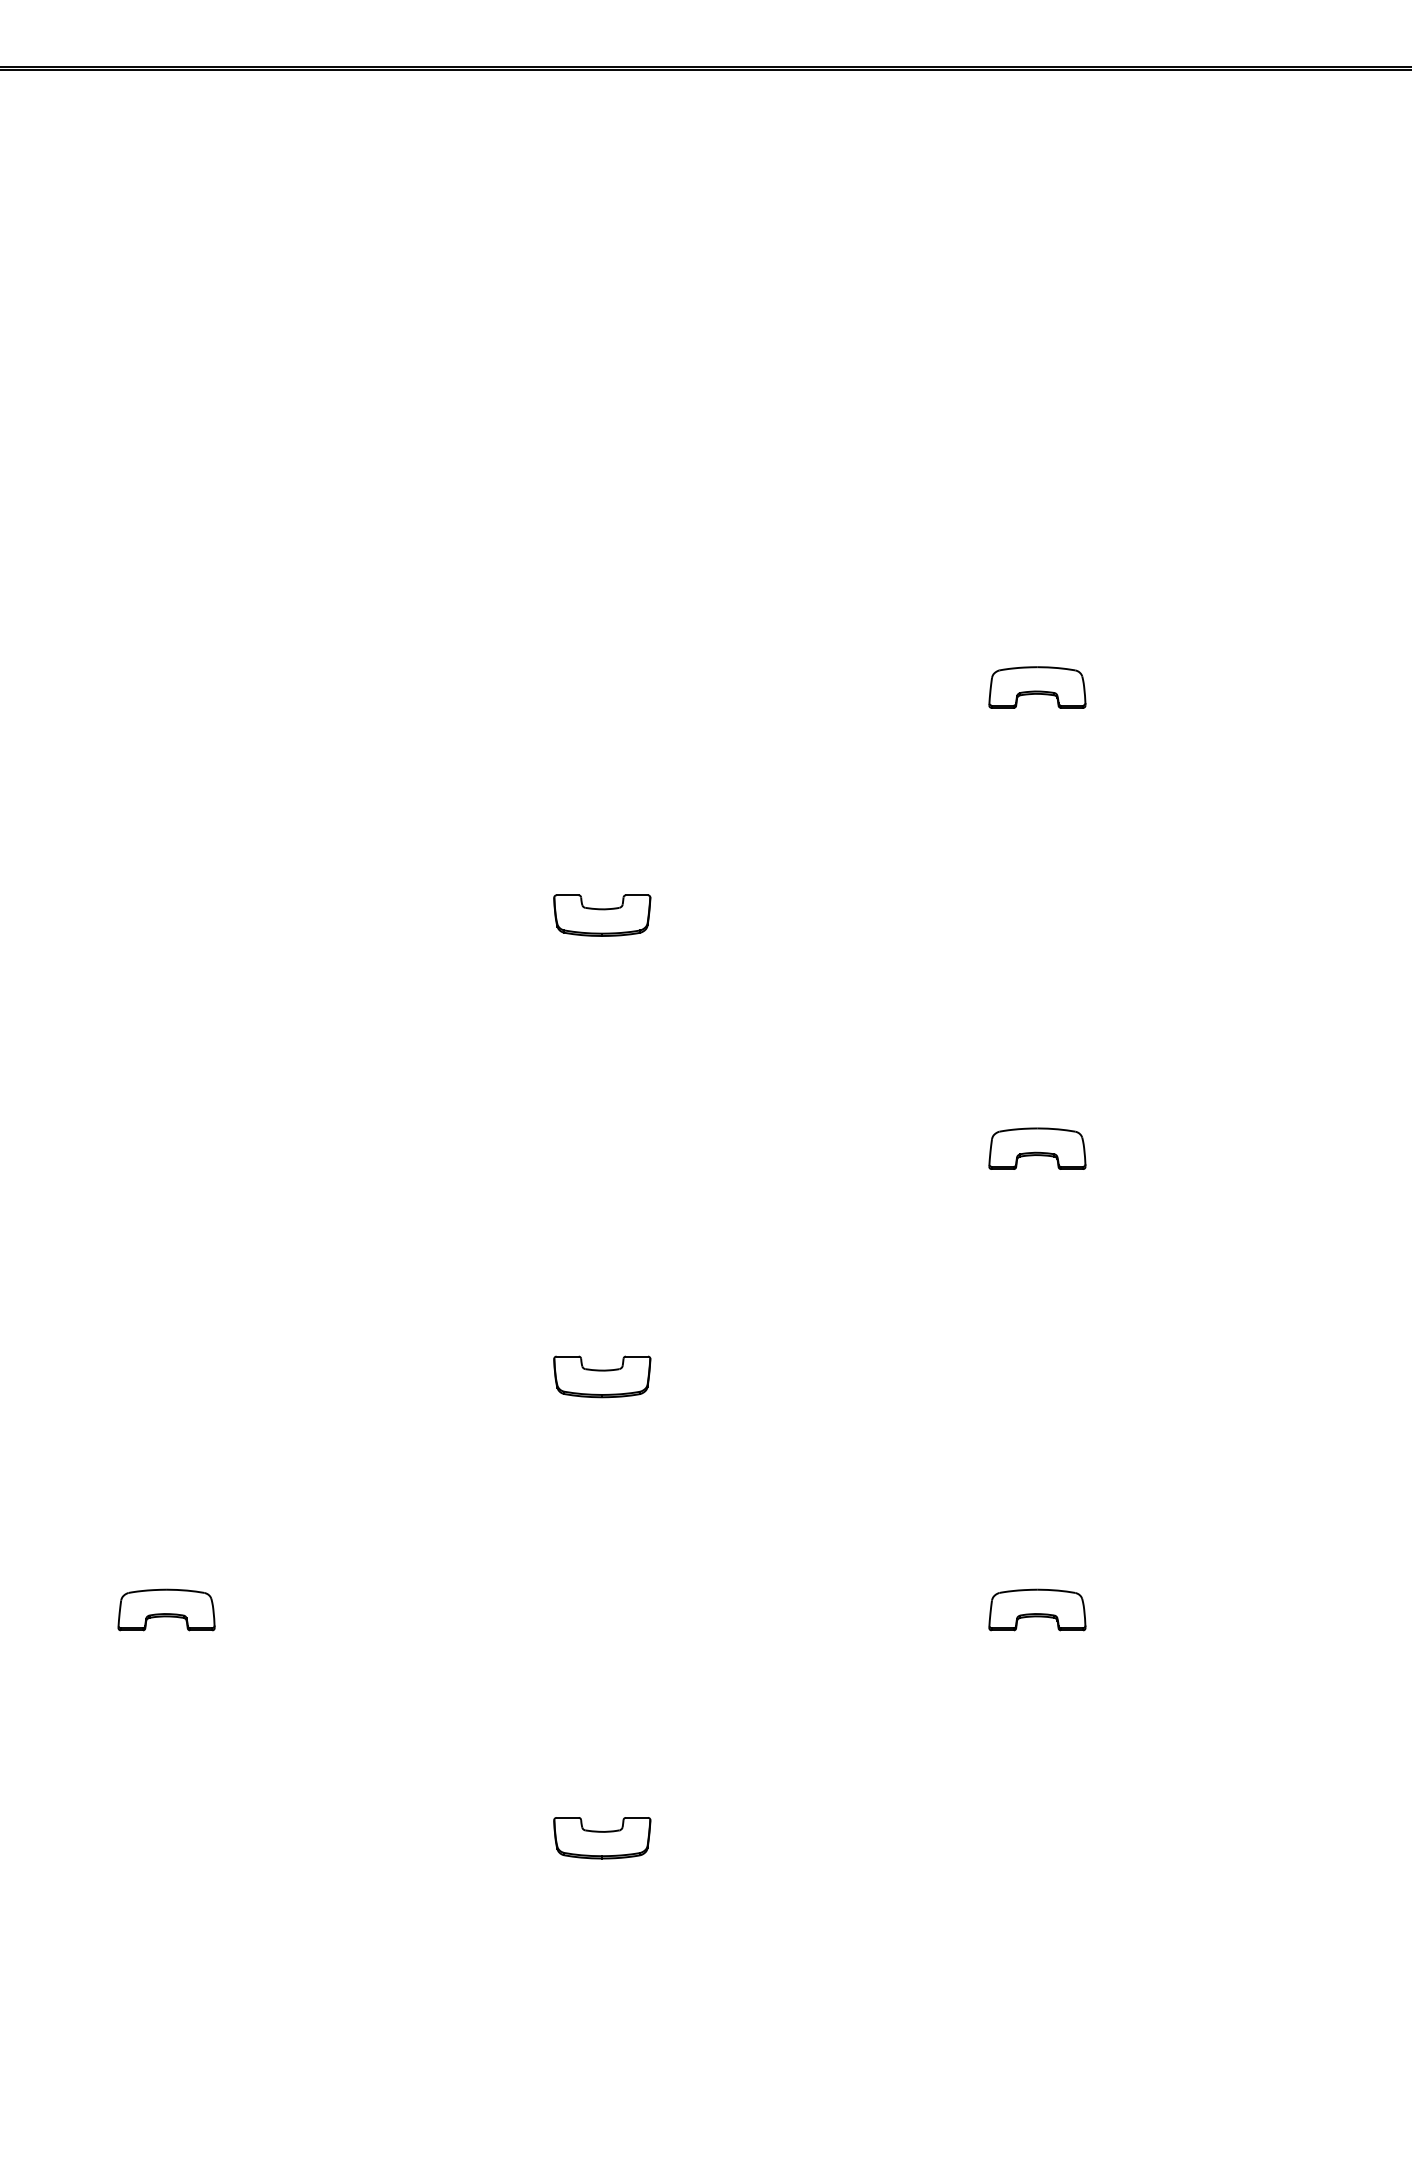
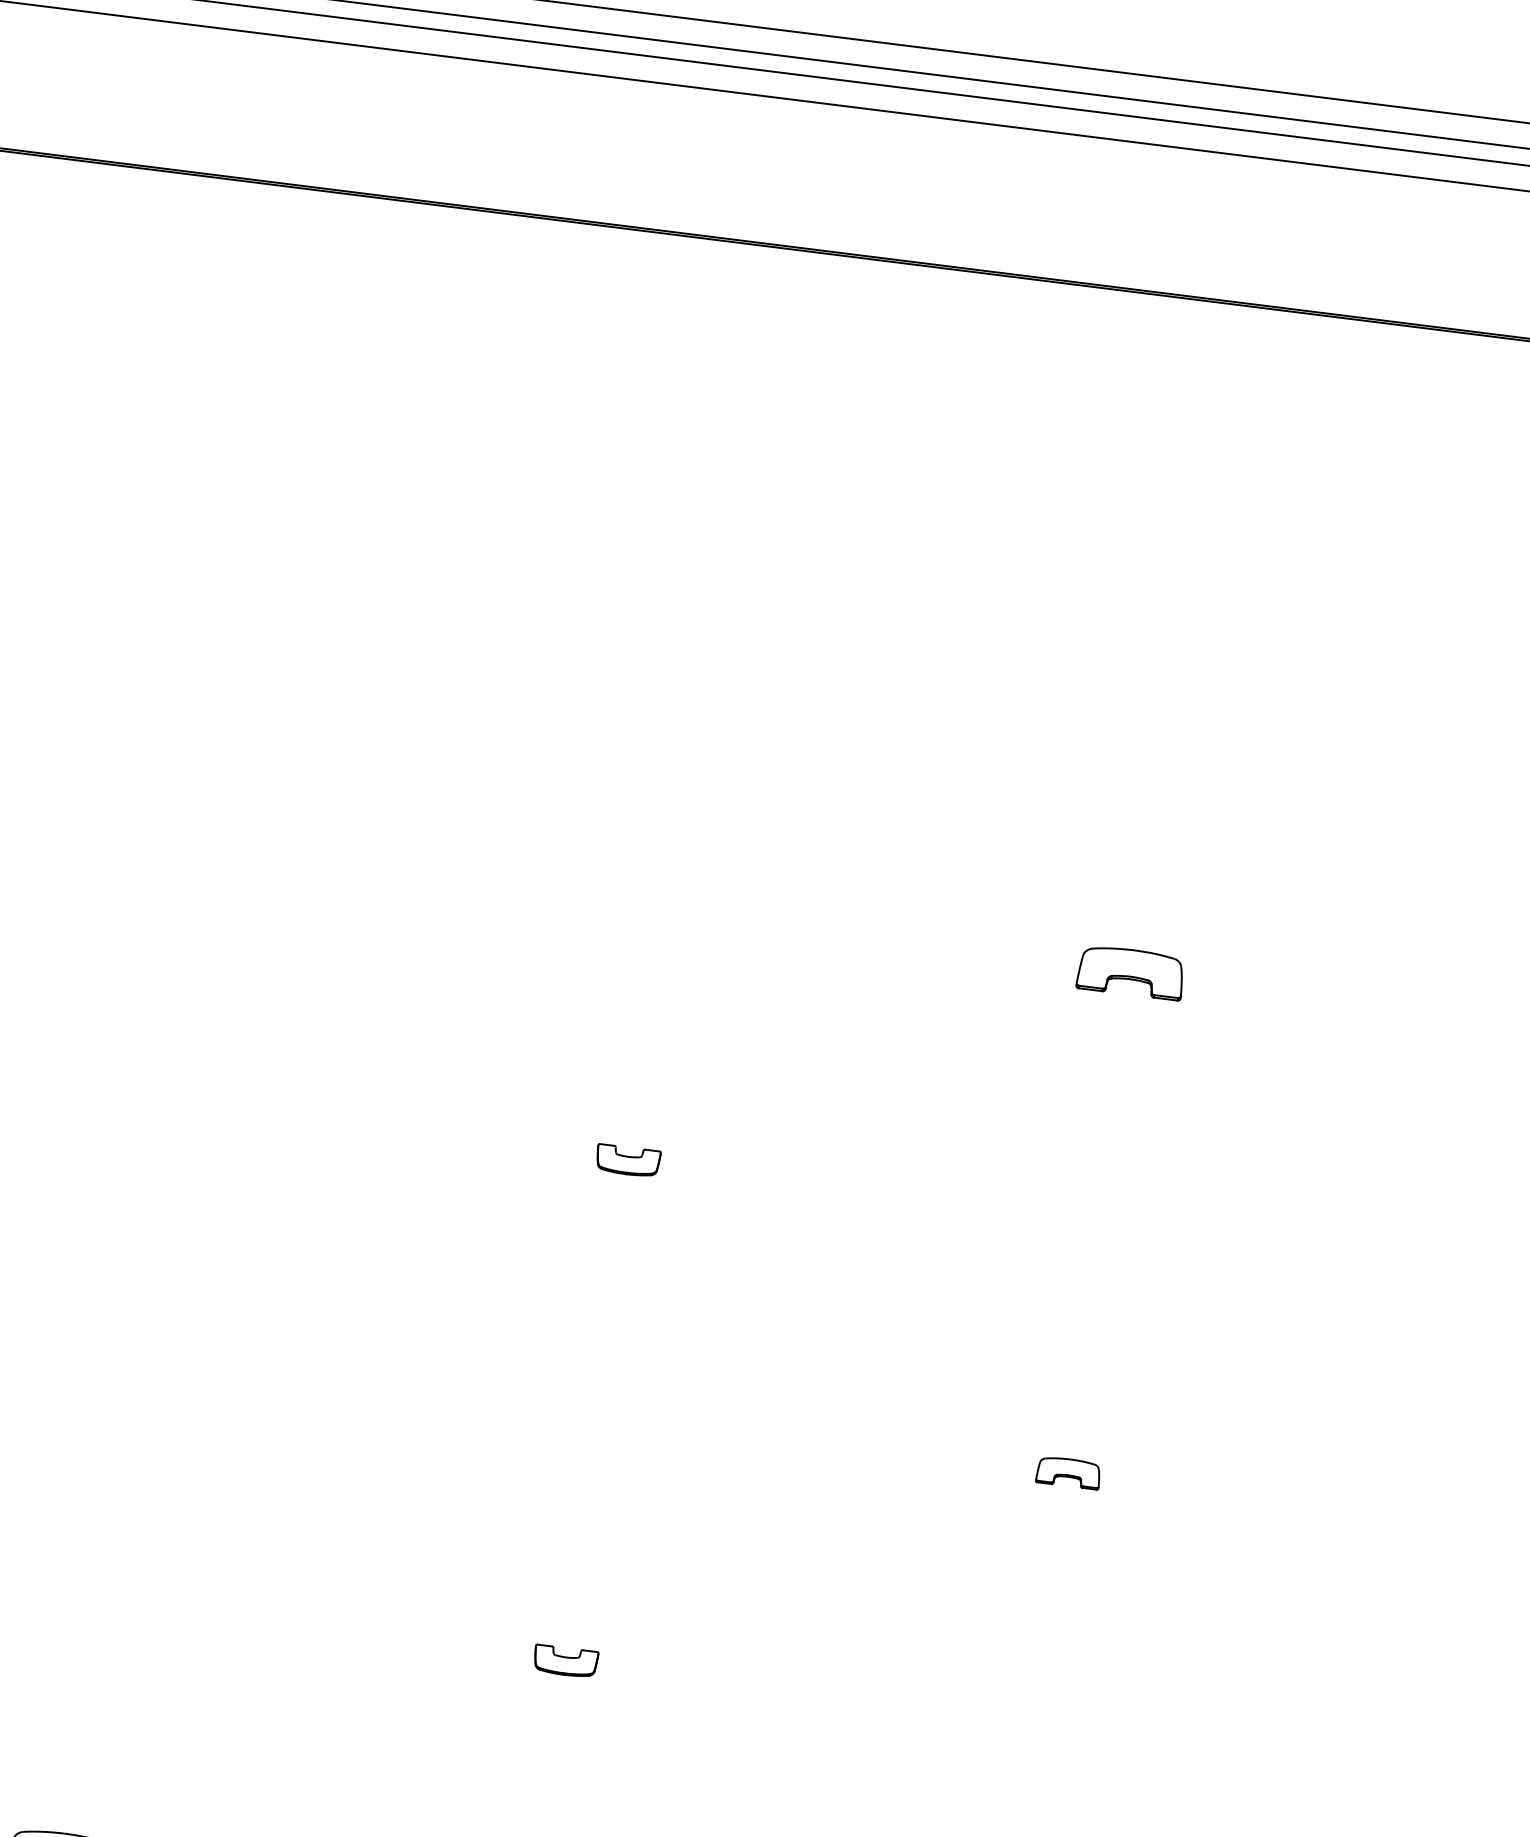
part: (602, 915) -> (628, 1160), size x0.6
part: (1037, 1148) -> (1068, 1472), size x0.6
part: (602, 1376) -> (565, 1661), size x0.6

